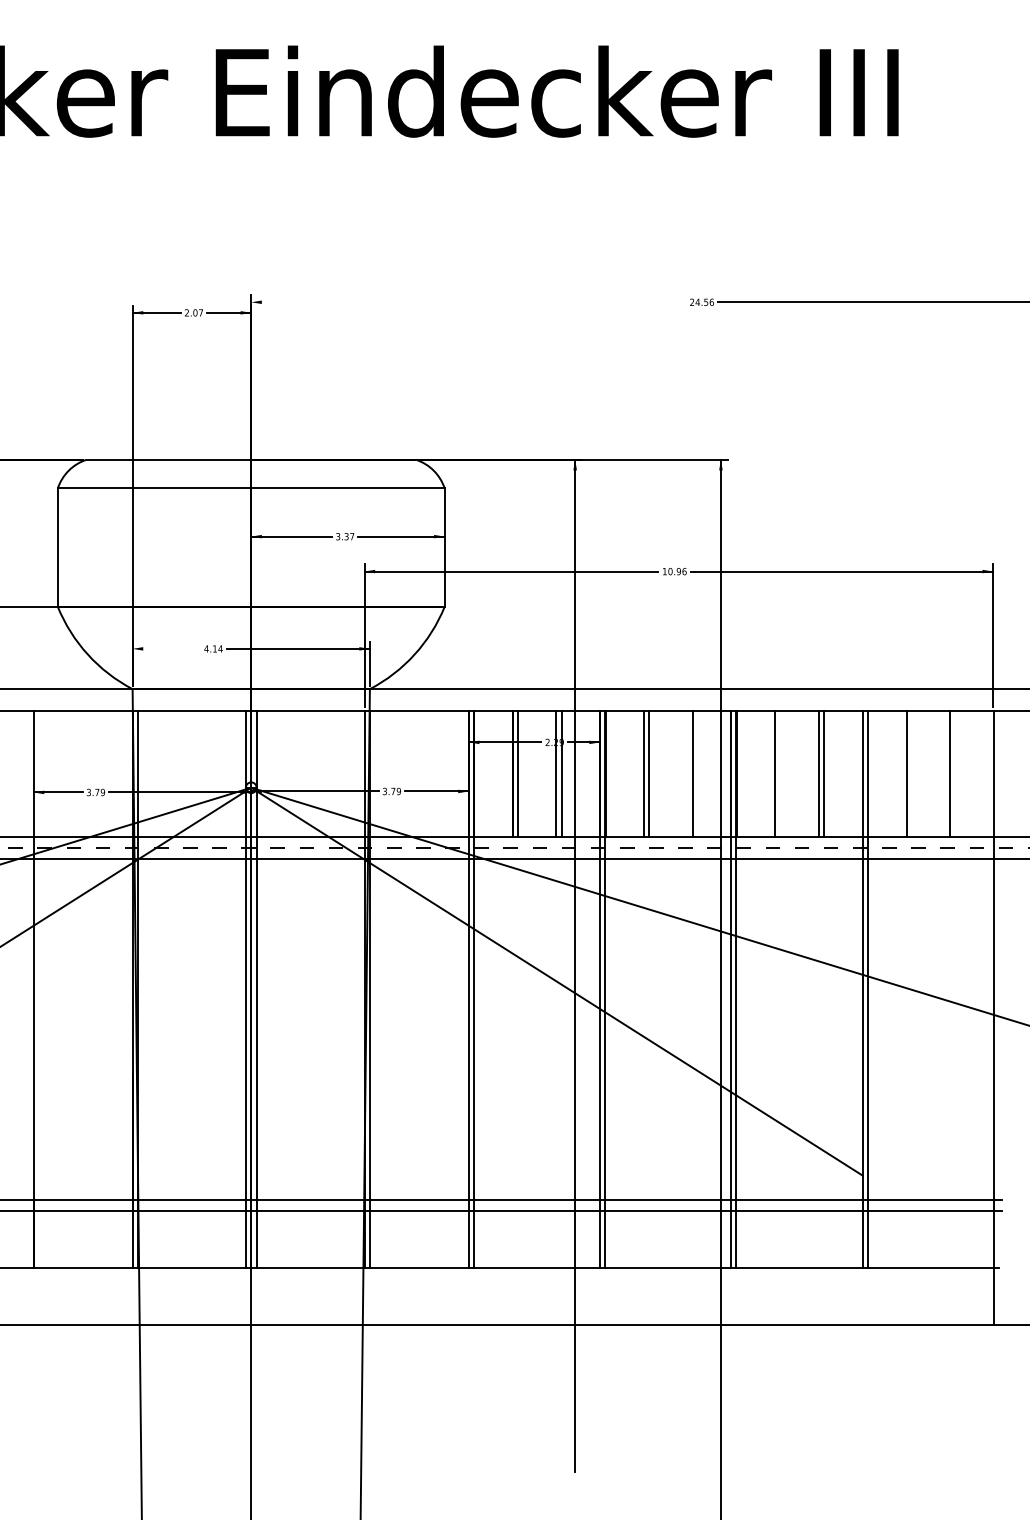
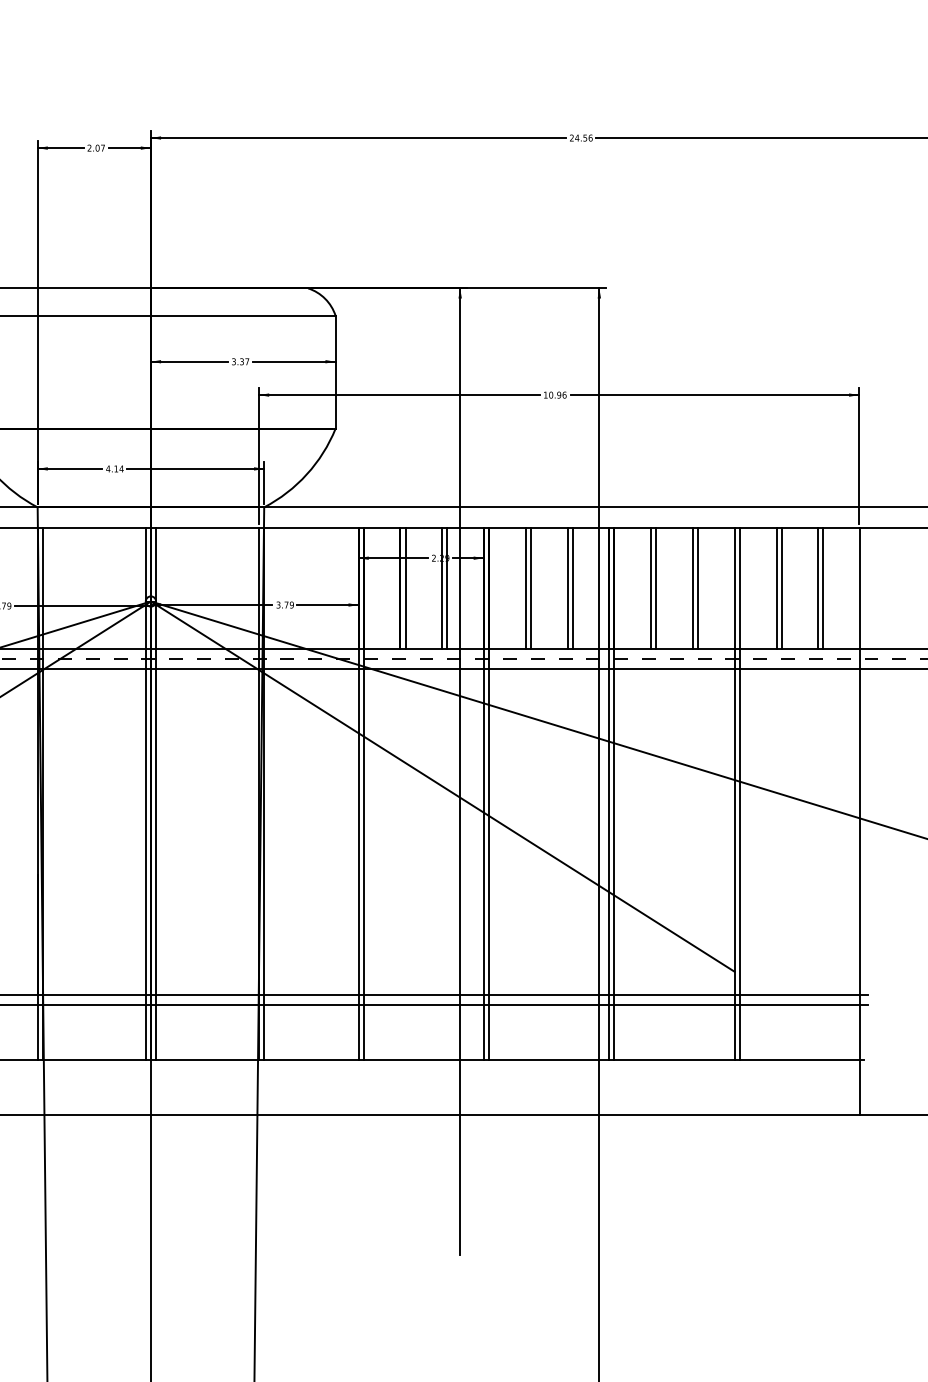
line: (468, 302) -> (358, 138), added
line: (166, 648) -> (70, 468), added
line: (687, 773) -> (567, 587), added
line: (780, 773) -> (656, 587), added
line: (911, 773) -> (781, 587), added
line: (955, 773) -> (823, 587), added

